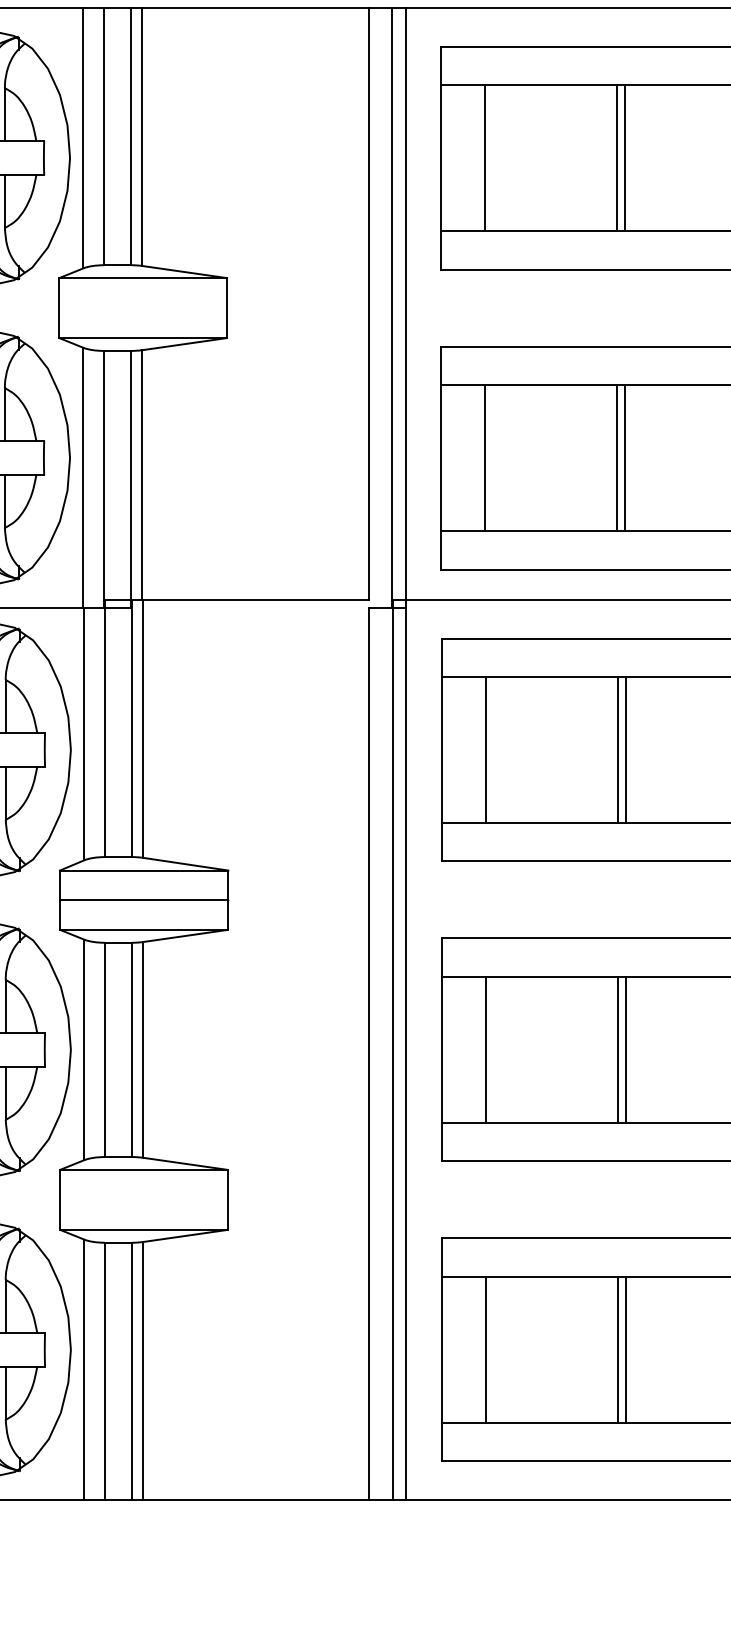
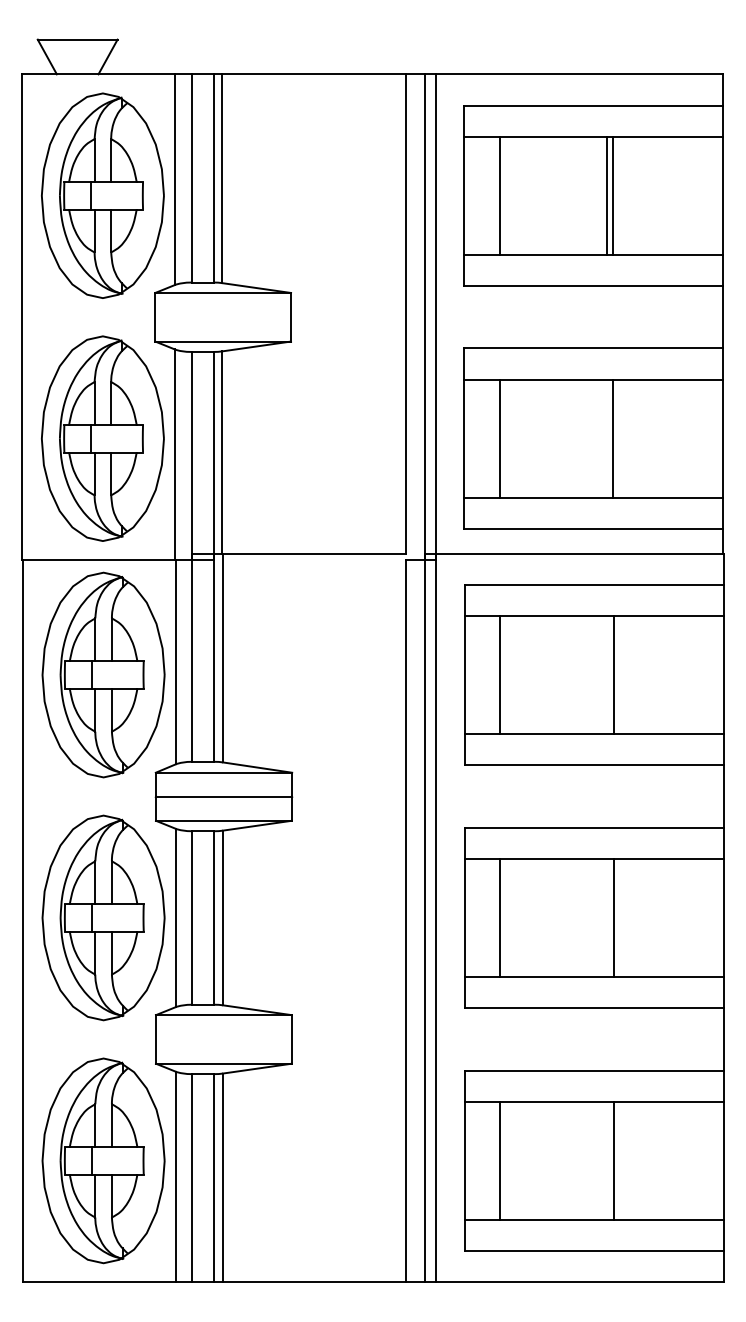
line: (616, 457) -> (606, 438), removed
line: (617, 750) -> (607, 675), removed
line: (617, 1049) -> (607, 917), removed
line: (617, 1349) -> (607, 1160), removed

